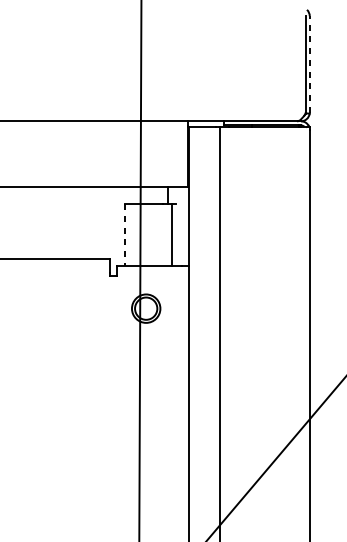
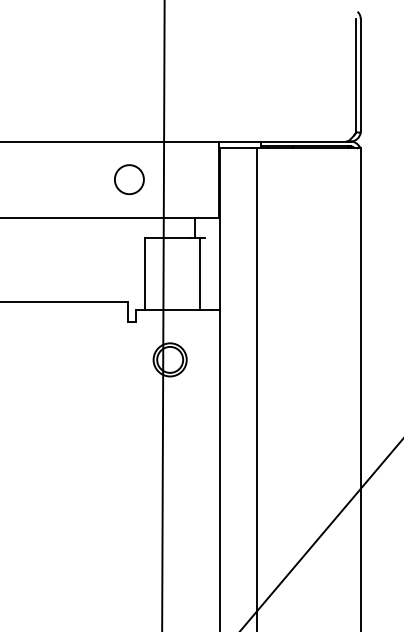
line: (309, 63) -> (360, 74), dashed -> solid
circle: (111, 153) -> (129, 179), added
line: (125, 235) -> (145, 274), dashed -> solid

